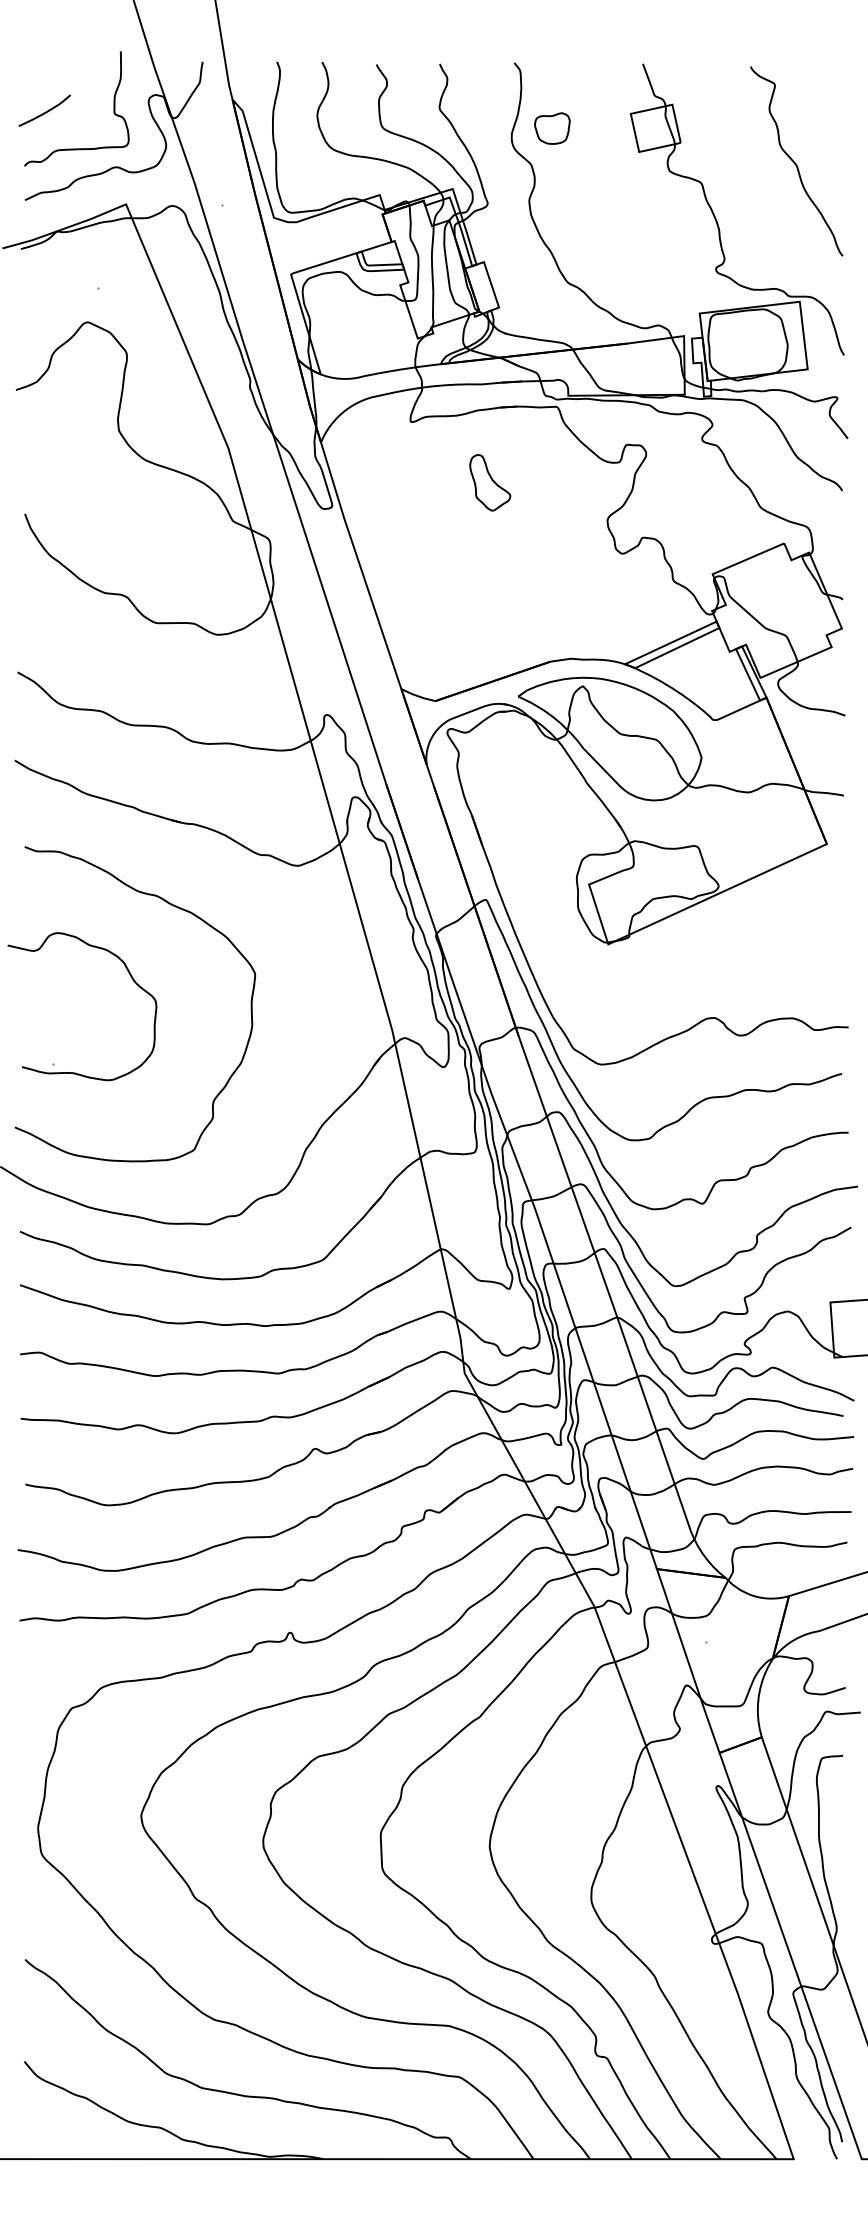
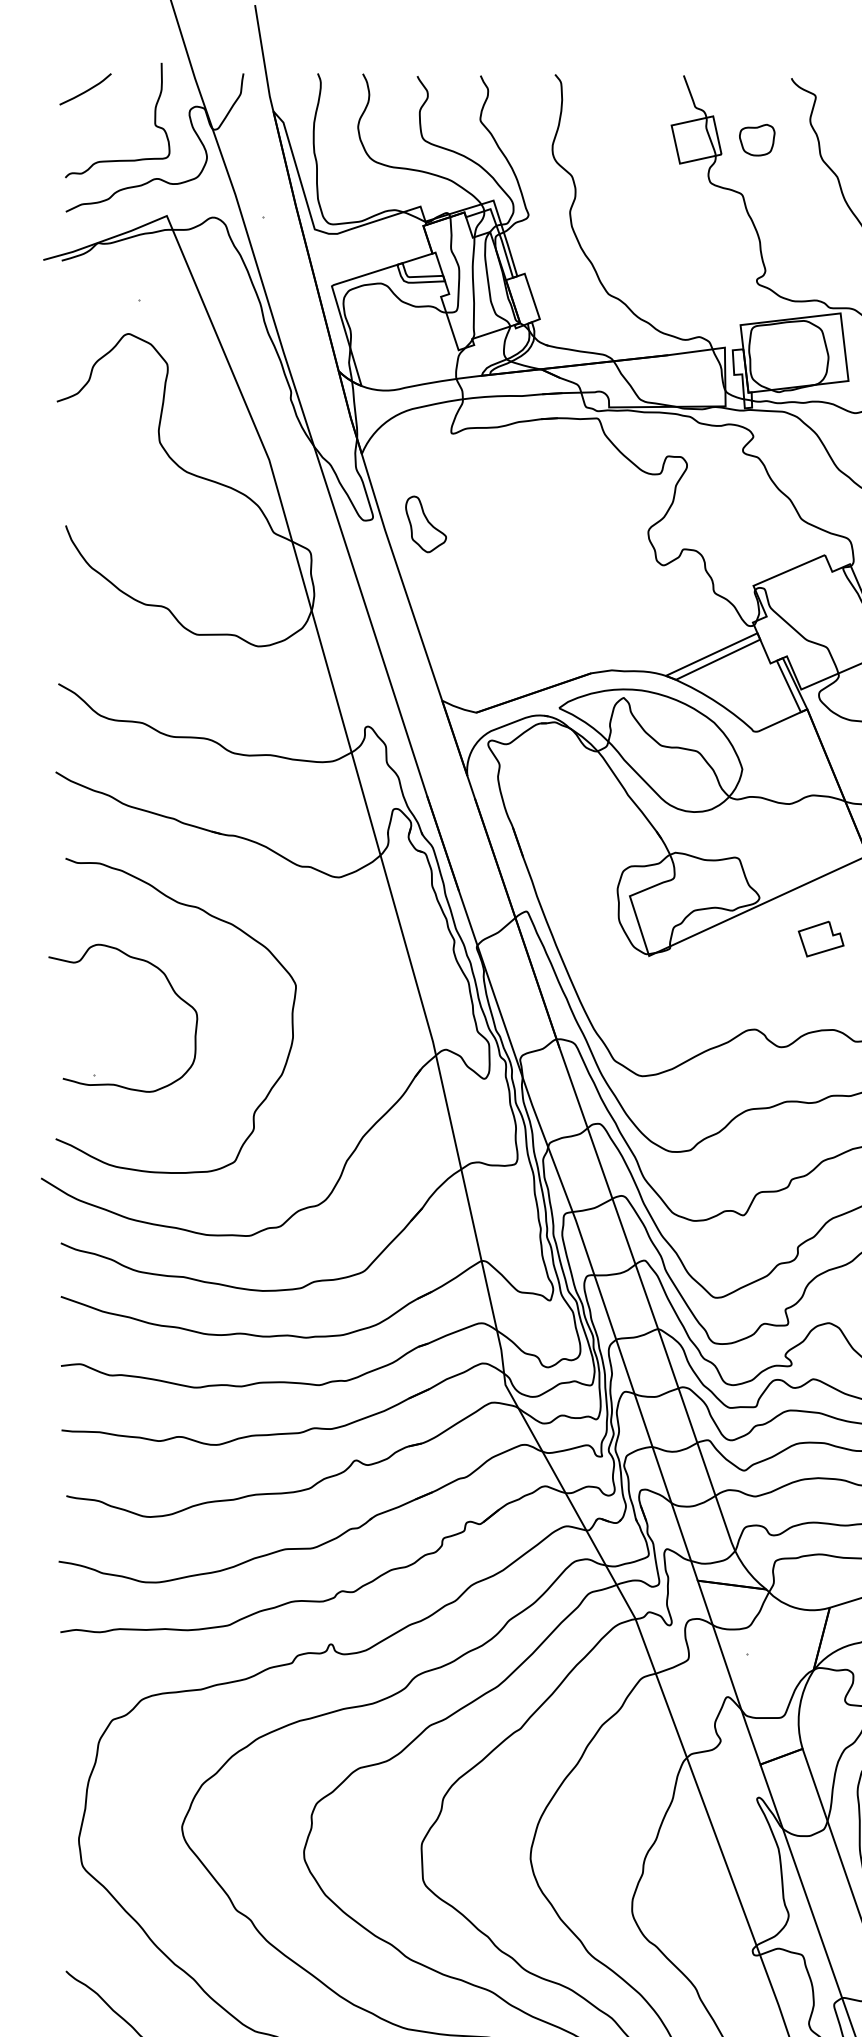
curve: (45, 111) -> (86, 90), moved
part: (552, 128) -> (757, 140), moved
part: (490, 482) -> (426, 524), moved
part: (780, 927) -> (821, 939), added

